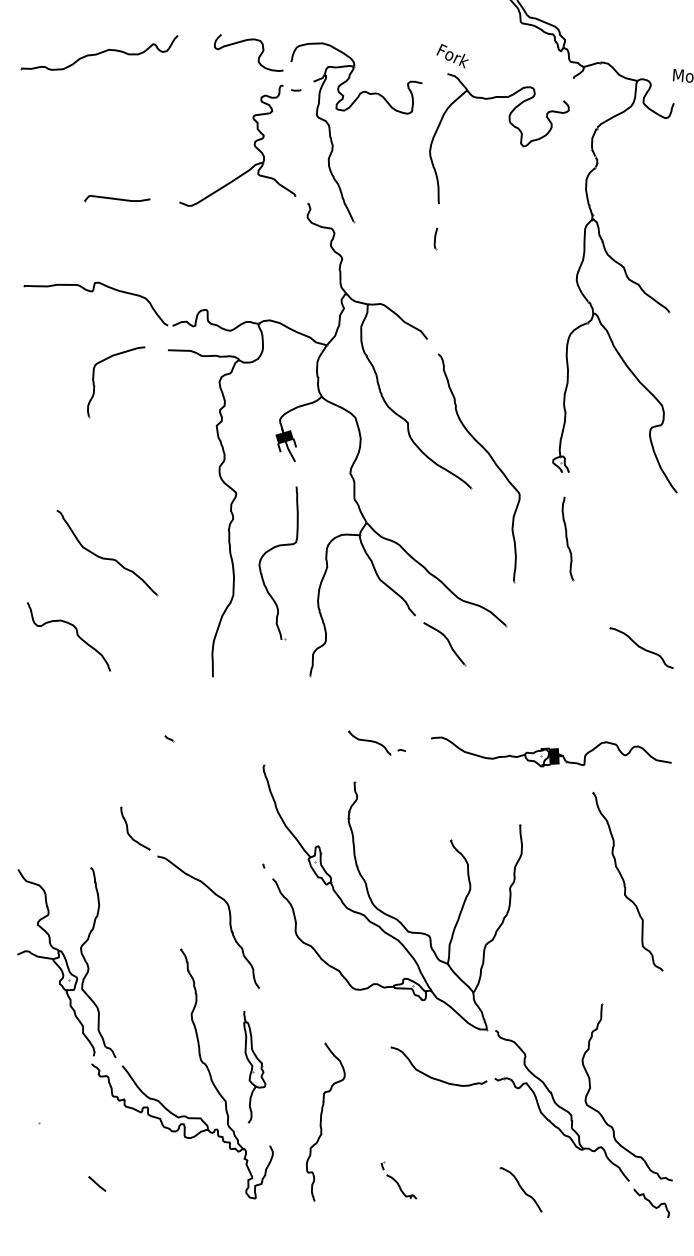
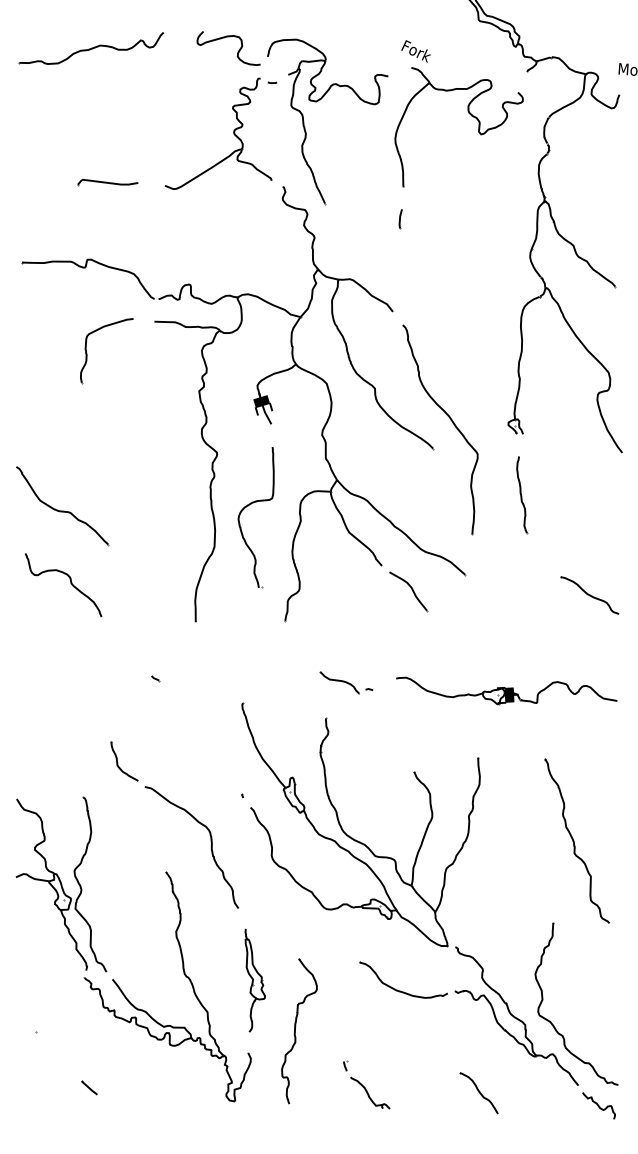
part: (107, 553) -> (62, 506), moved
part: (627, 880) -> (576, 840), moved
part: (253, 1067) -> (254, 980), moved
part: (398, 1180) -> (366, 1084), size x1.43

